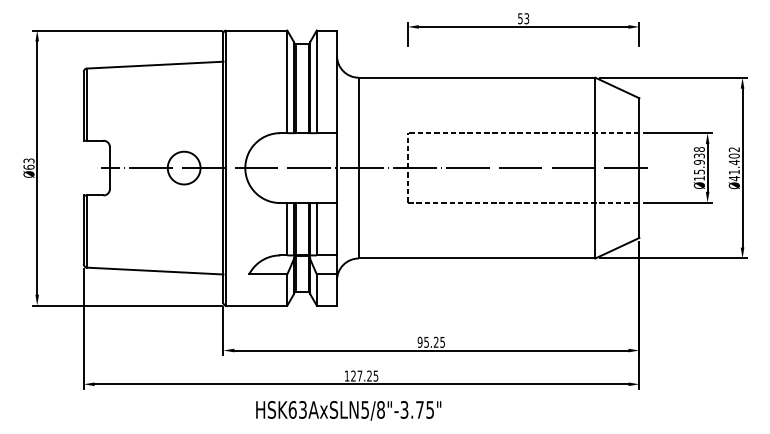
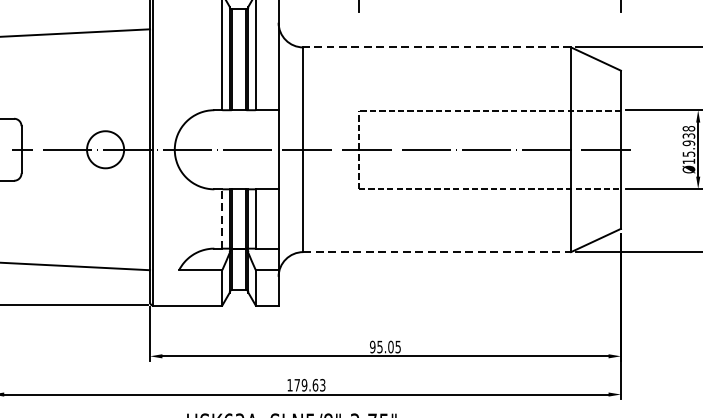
line: (476, 77) -> (436, 47), solid -> dashed
line: (287, 228) -> (222, 218), solid -> dashed
line: (477, 258) -> (437, 252), solid -> dashed
text: (435, 341) -> (390, 346), 95.25 -> 95.05
text: (364, 375) -> (309, 384), 127.25 -> 179.63

